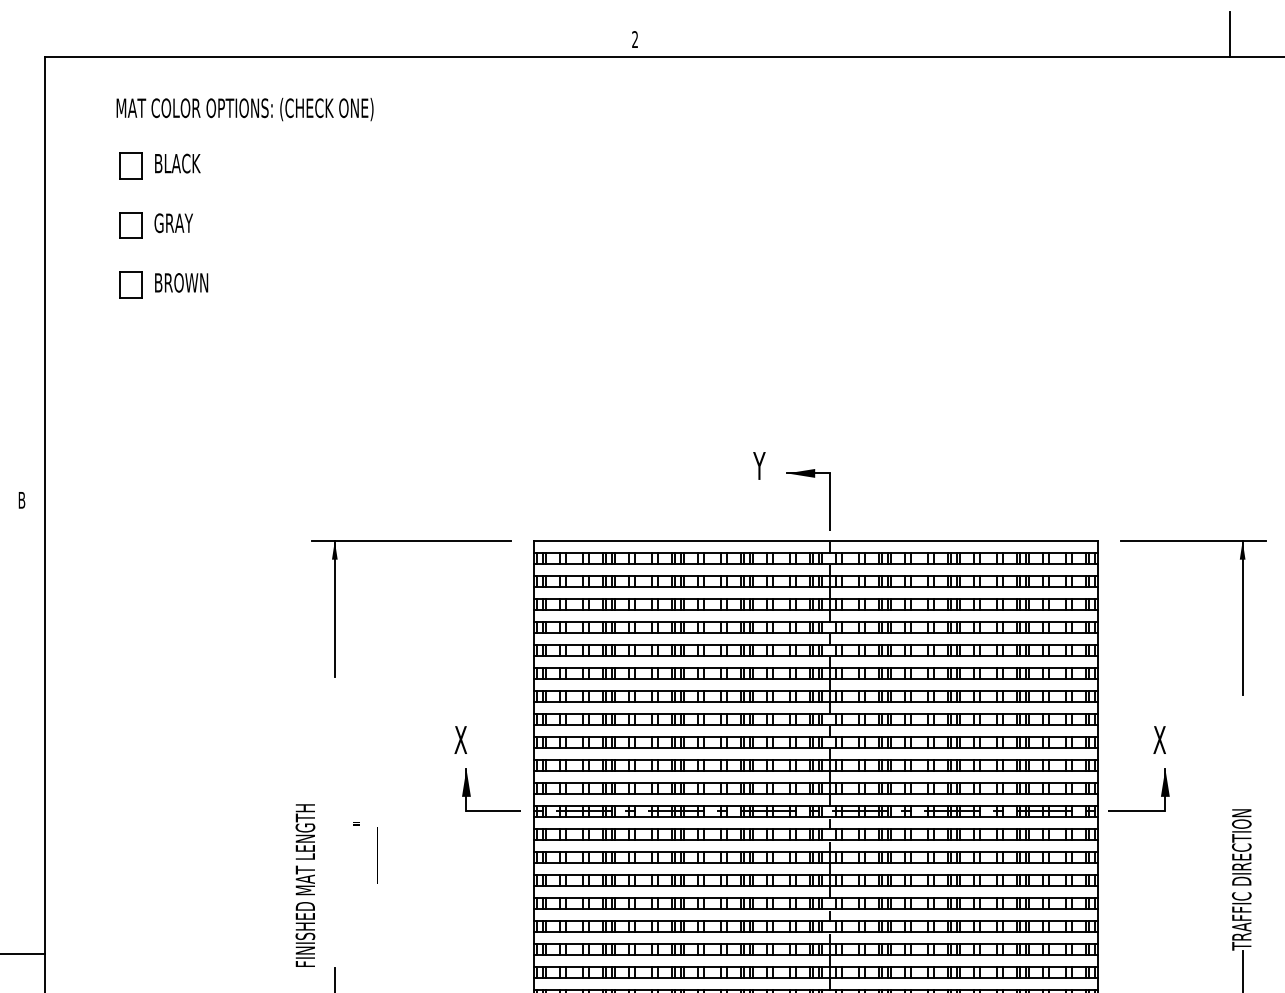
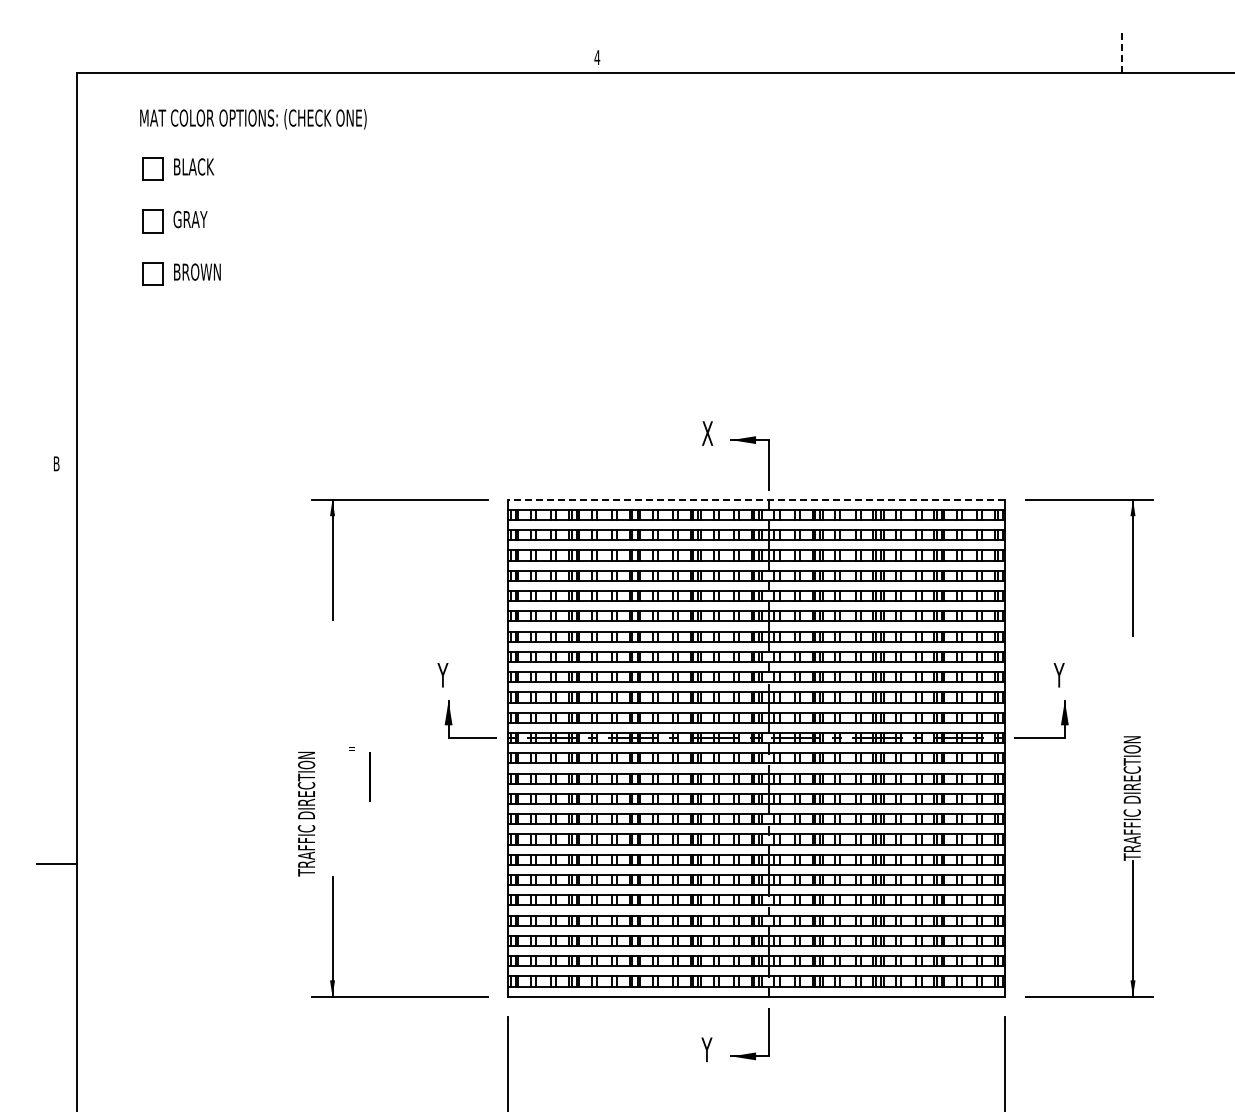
line: (1229, 34) -> (1121, 53), solid -> dashed
text: (635, 39) -> (597, 57), 2 -> 4
text: (760, 465) -> (707, 433), Y -> X
line: (815, 540) -> (756, 499), solid -> dashed
text: (460, 740) -> (443, 675), X -> Y
text: (1159, 740) -> (1059, 675), X -> Y
text: (305, 885) -> (306, 803), FINISHED MAT LENGTH -> TRAFFIC DIRECTION

